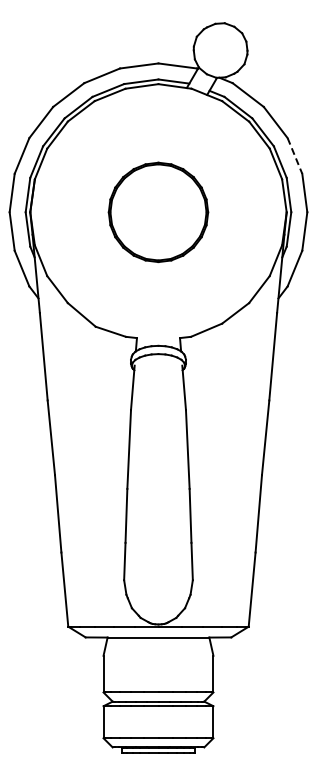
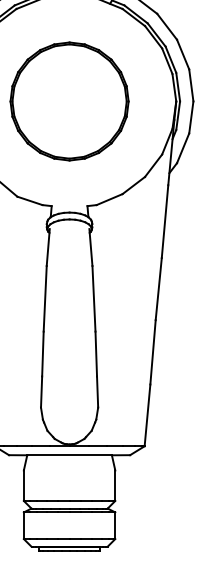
line: (295, 156) -> (183, 55), dashed -> solid
part: (158, 212) -> (69, 101), size x1.43

